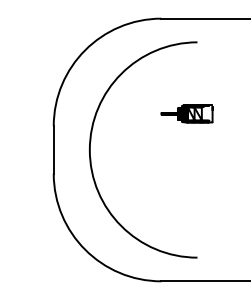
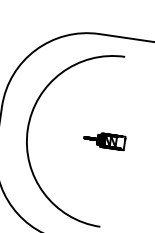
part: (186, 113) -> (104, 140), moved

